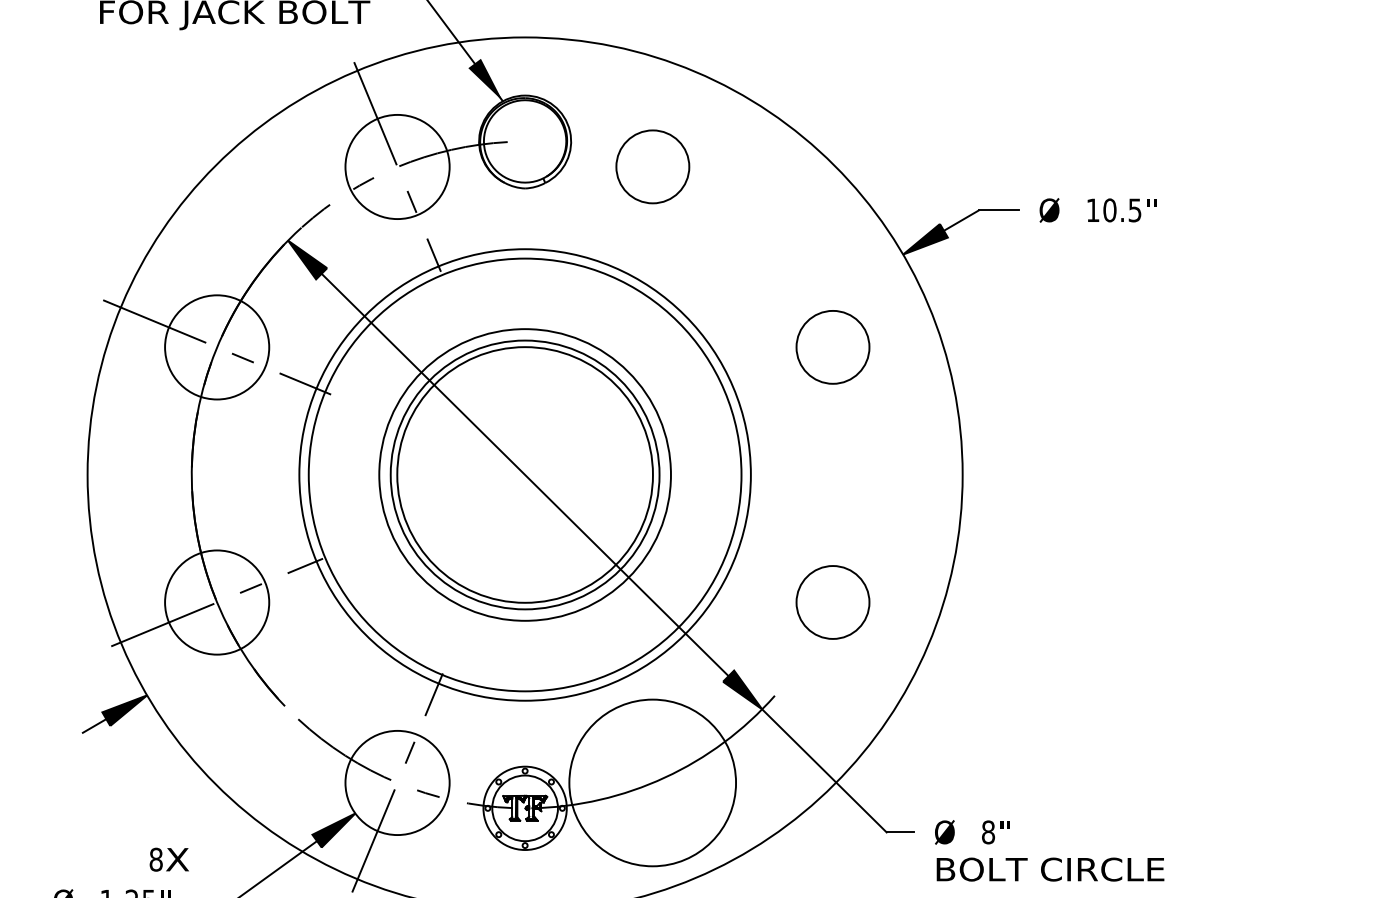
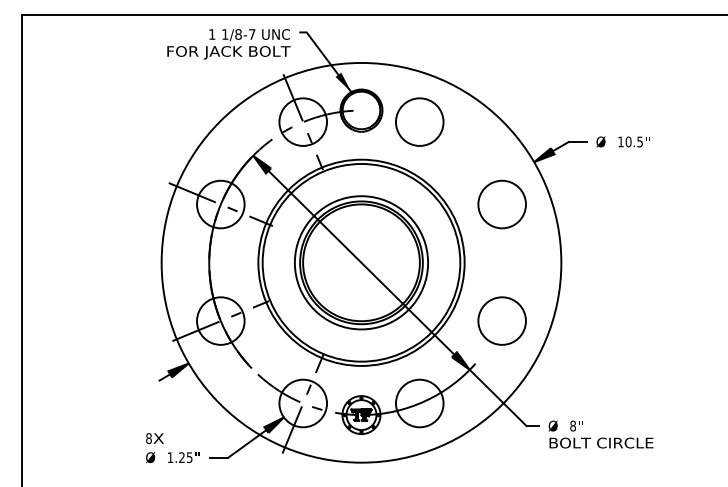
circle: (652, 165) -> (419, 121), size x1.43
circle: (831, 347) -> (501, 204), size x1.43
circle: (831, 601) -> (501, 320), size x1.43
circle: (652, 782) -> (419, 403), size x0.62
text: (168, 859) -> (154, 438), moved

